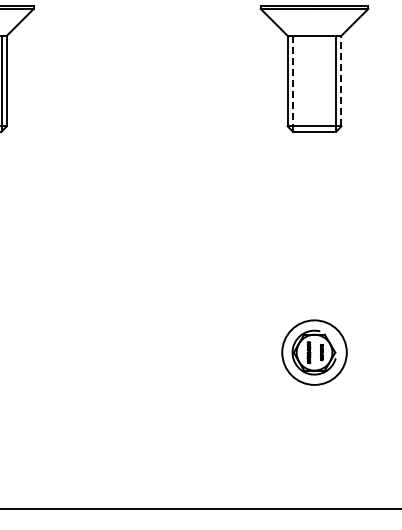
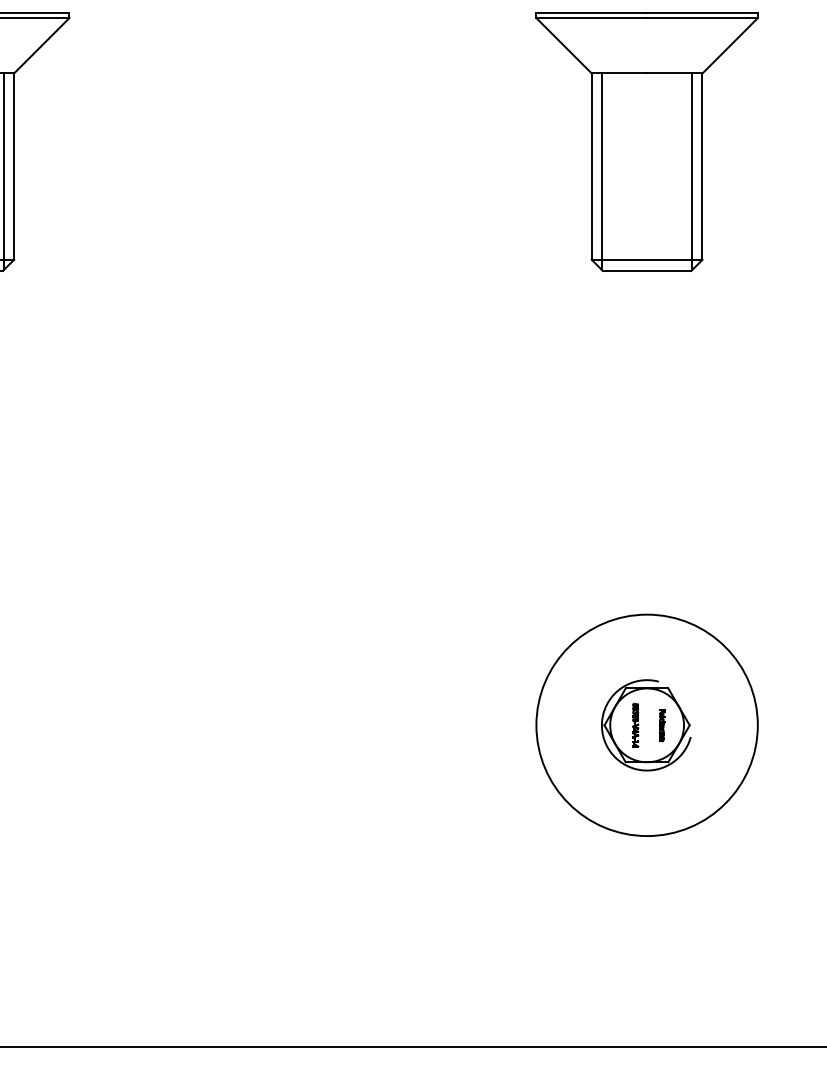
line: (341, 80) -> (702, 165), dashed -> solid
line: (292, 83) -> (601, 171), dashed -> solid
circle: (314, 352) -> (647, 725), size x1.67

